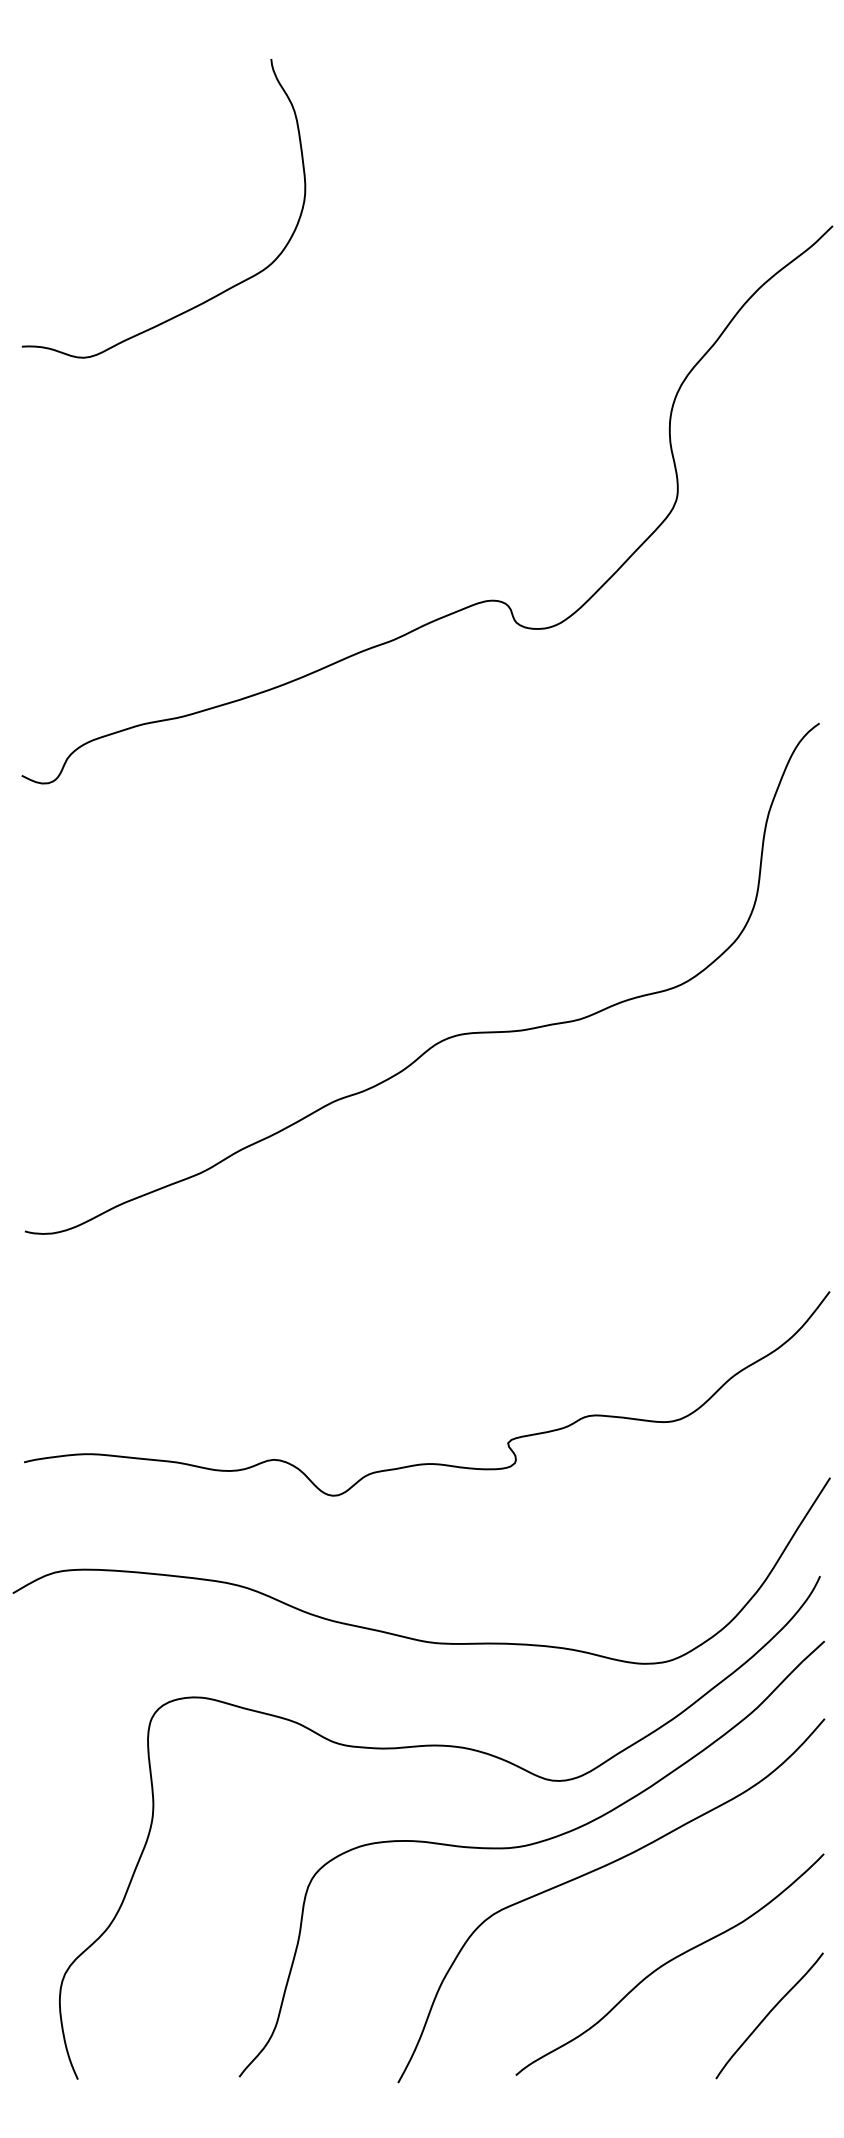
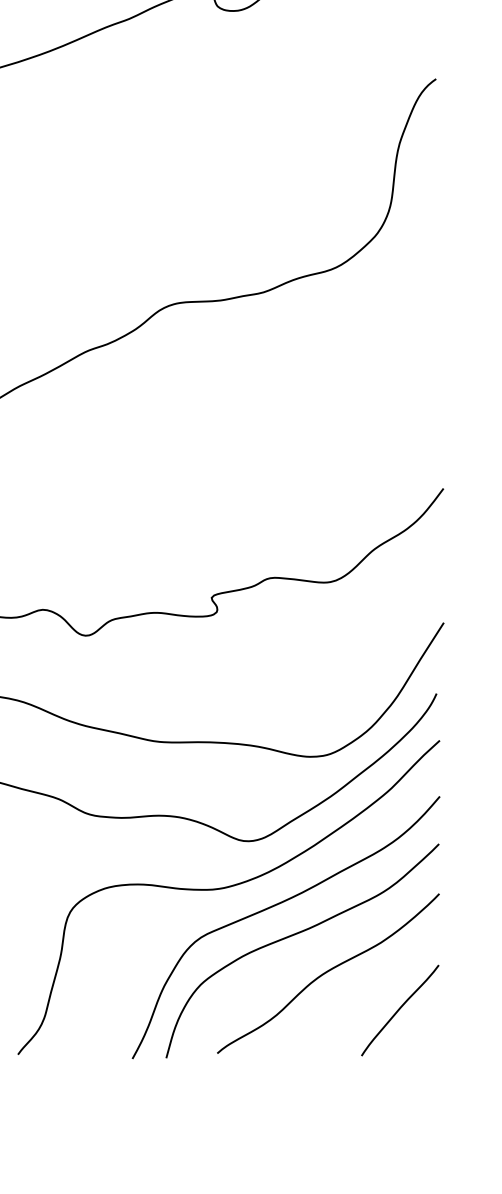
curve: (623, 1911) -> (294, 935), added

